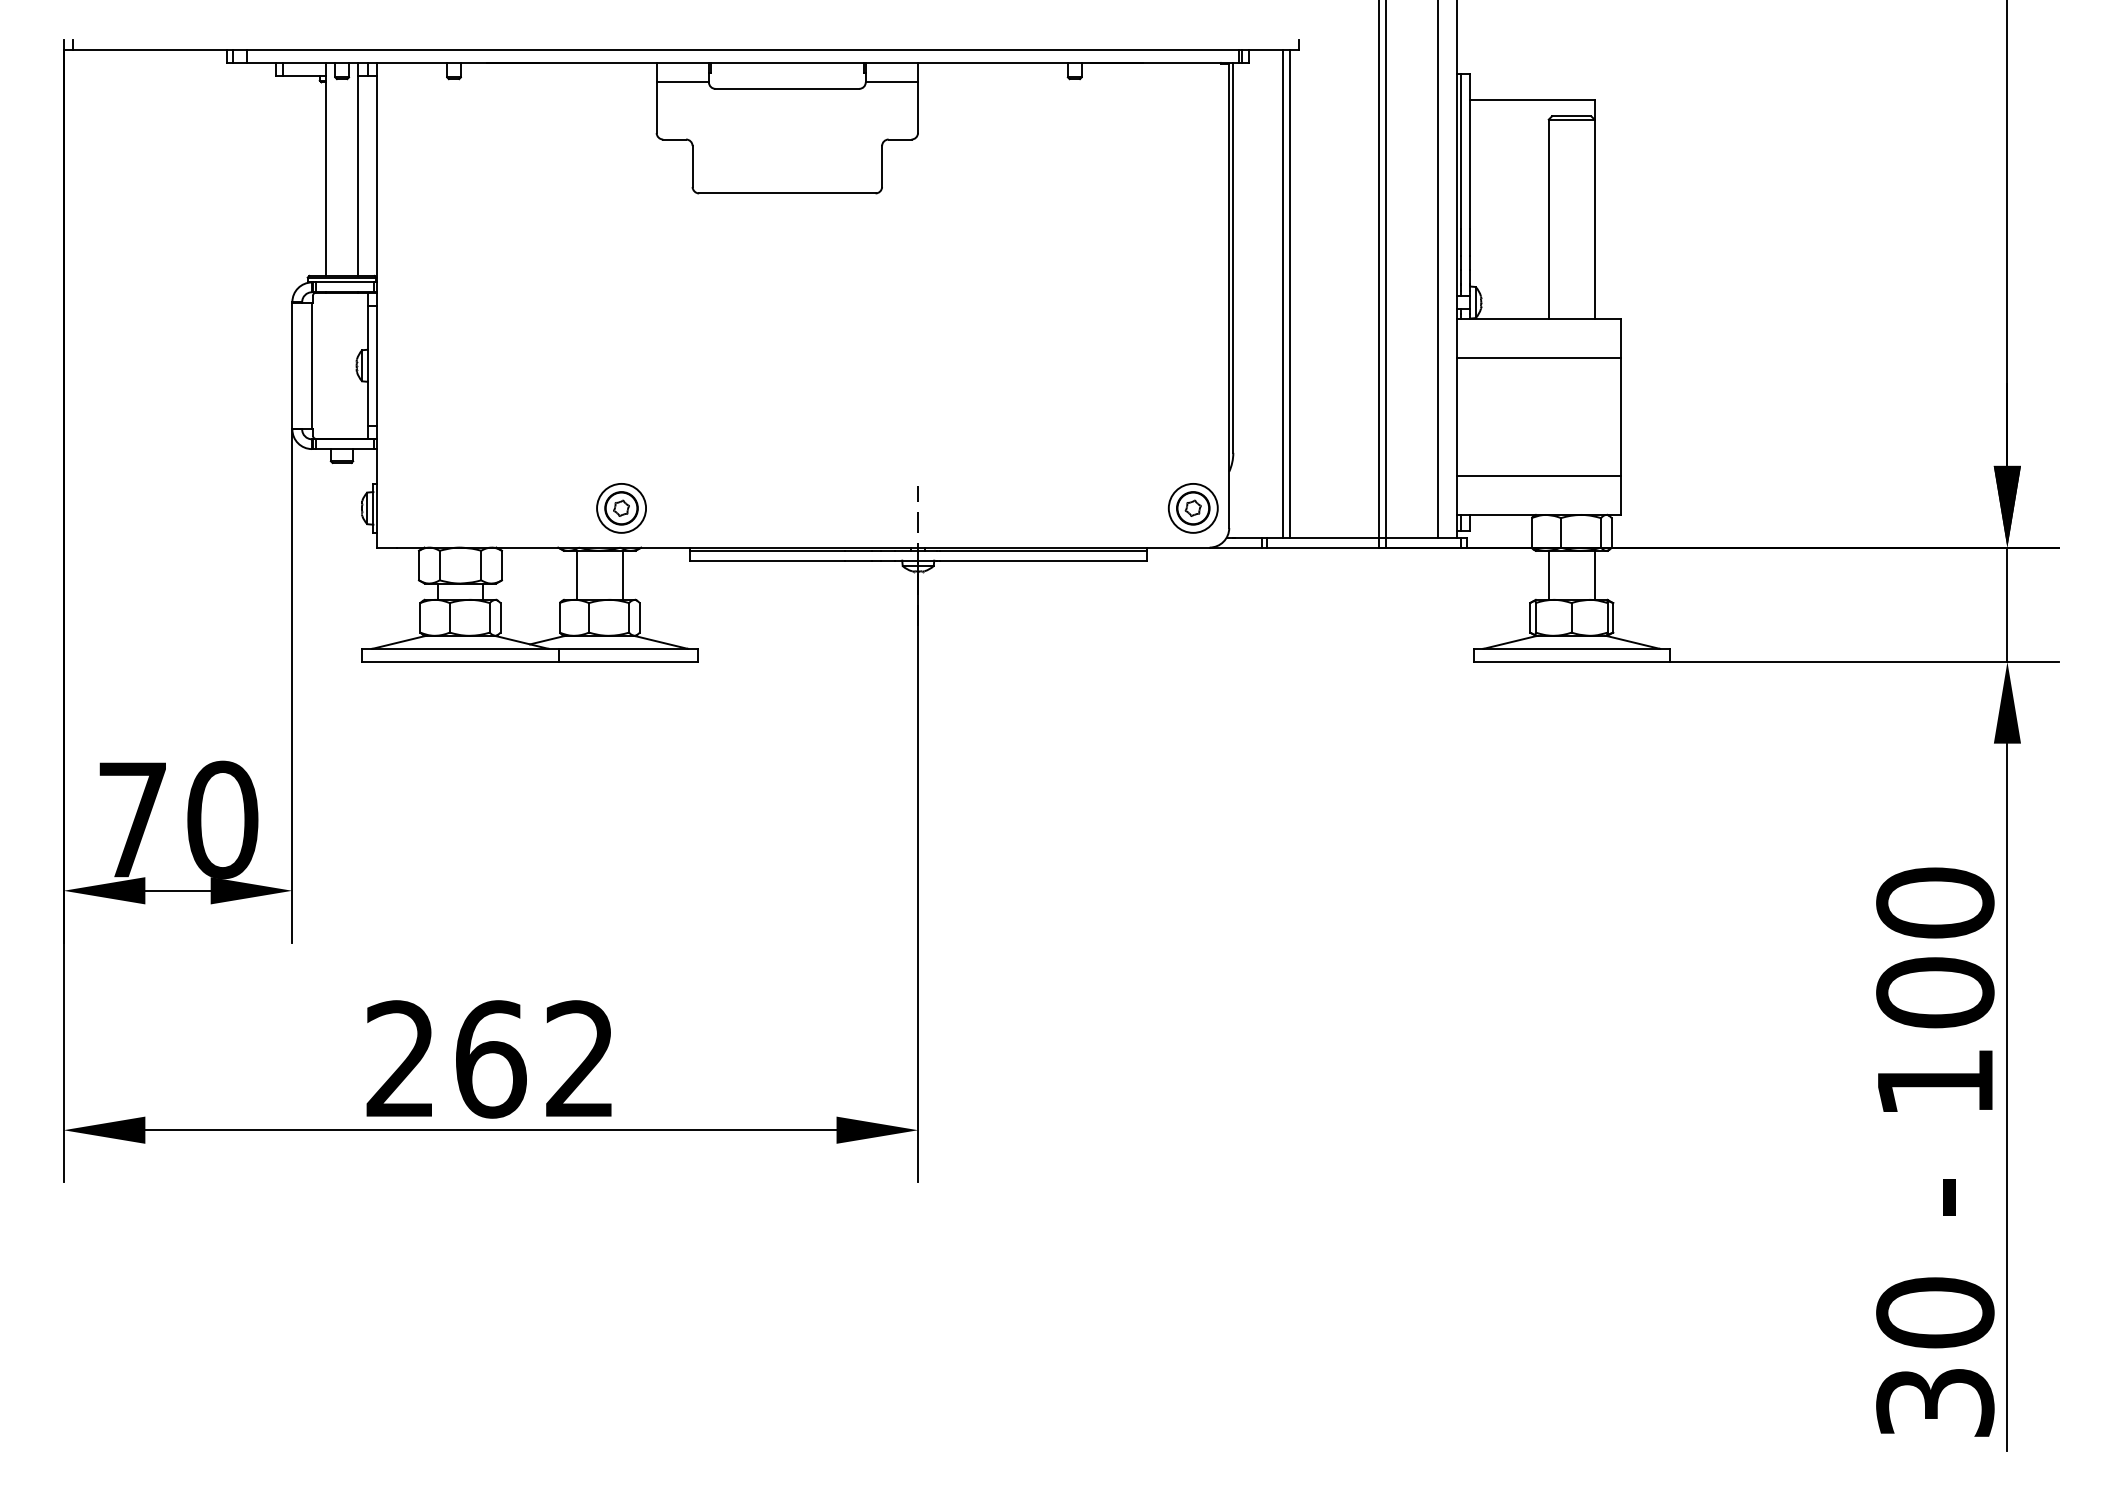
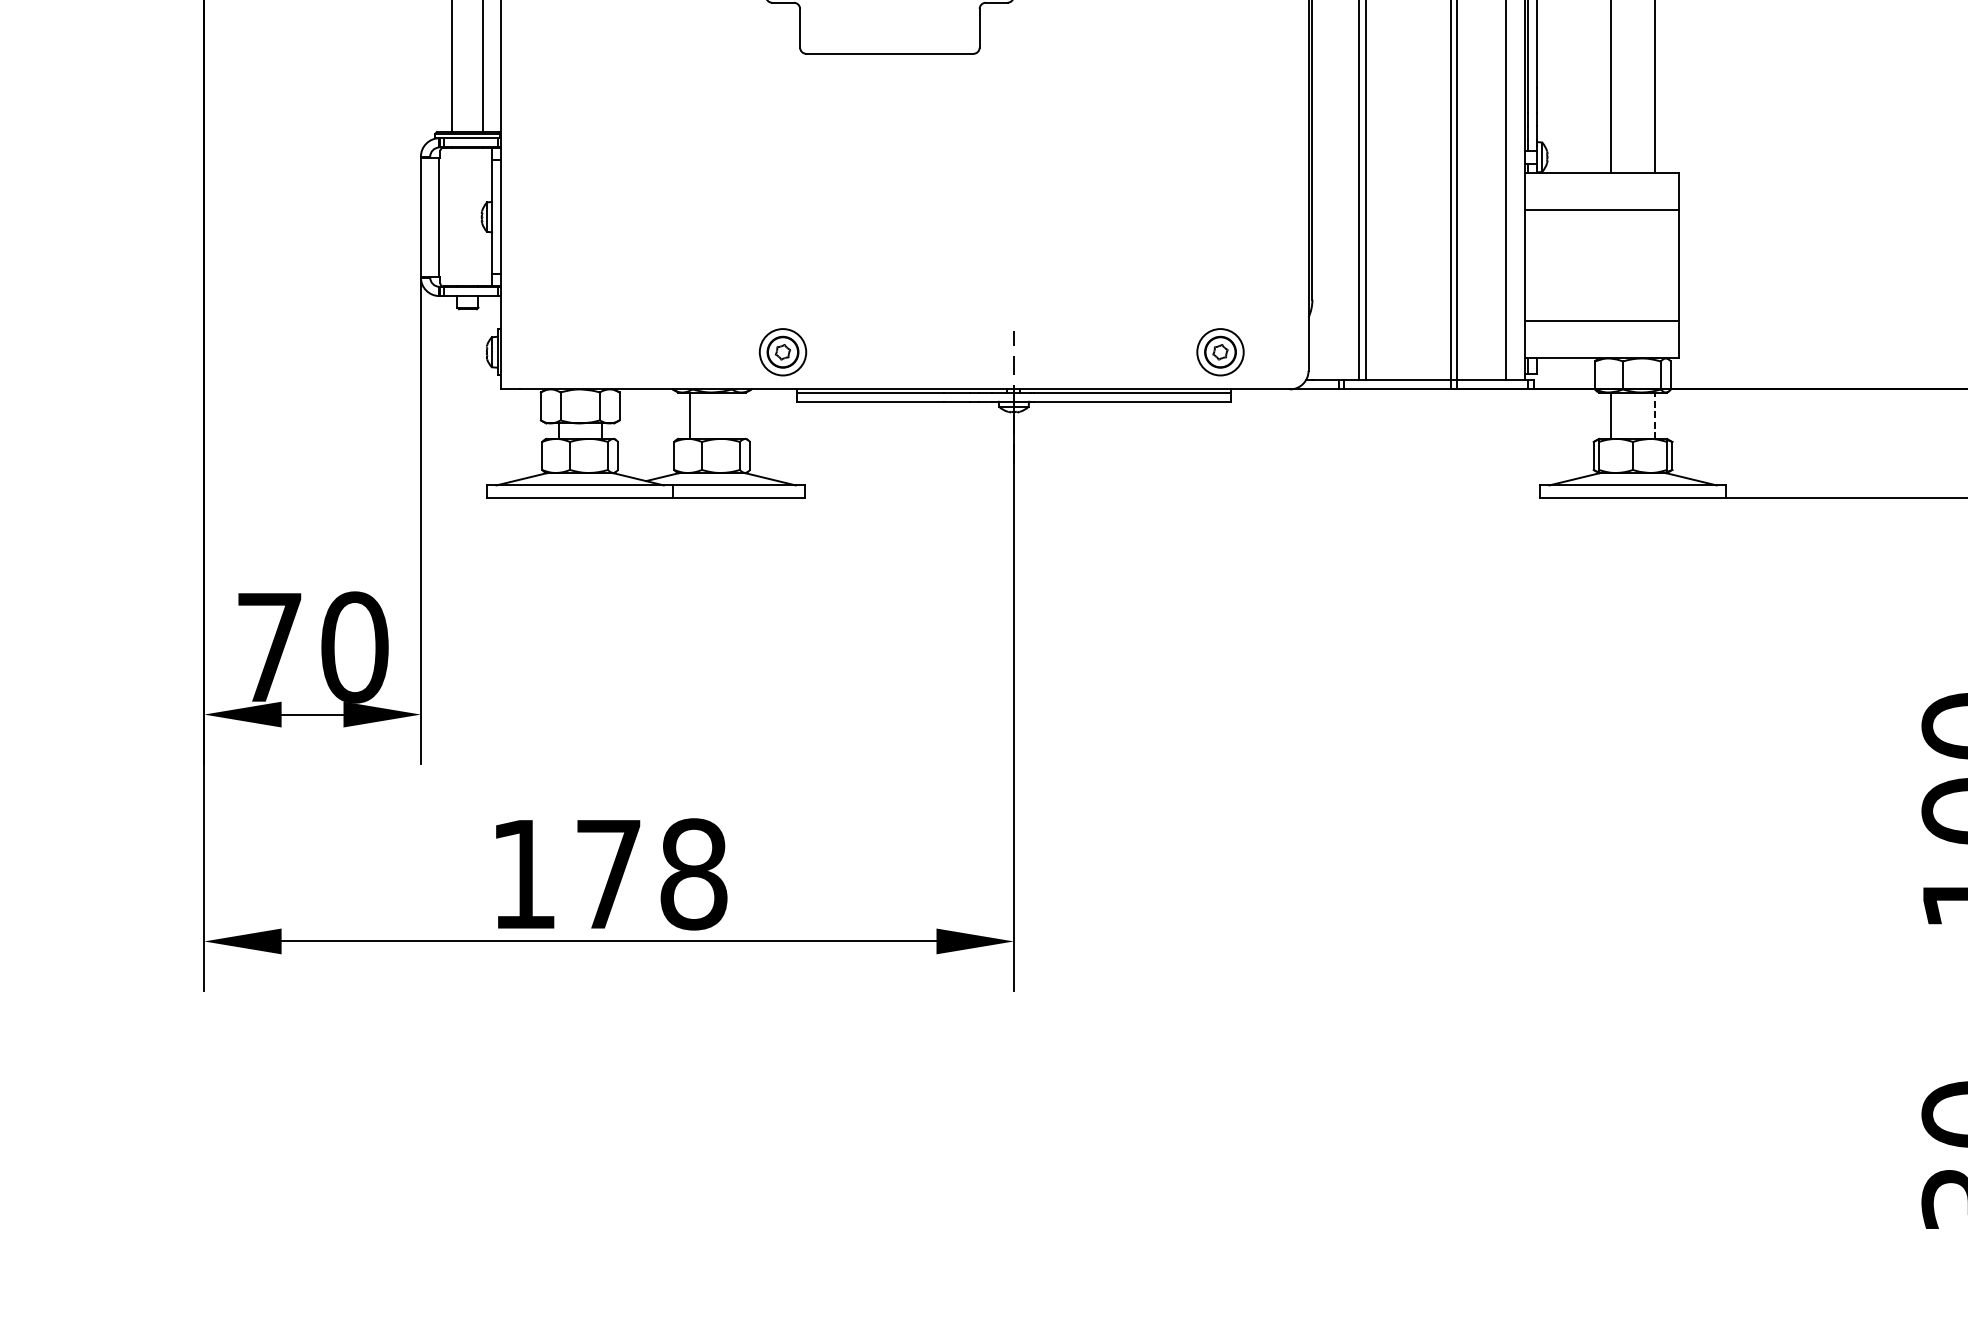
part: (621, 508) -> (782, 352), moved
part: (1192, 508) -> (1219, 352), moved
line: (622, 574) -> (733, 414), removed
line: (1594, 575) -> (1654, 415), solid -> dashed
text: (490, 1059) -> (608, 874), 262 -> 178

